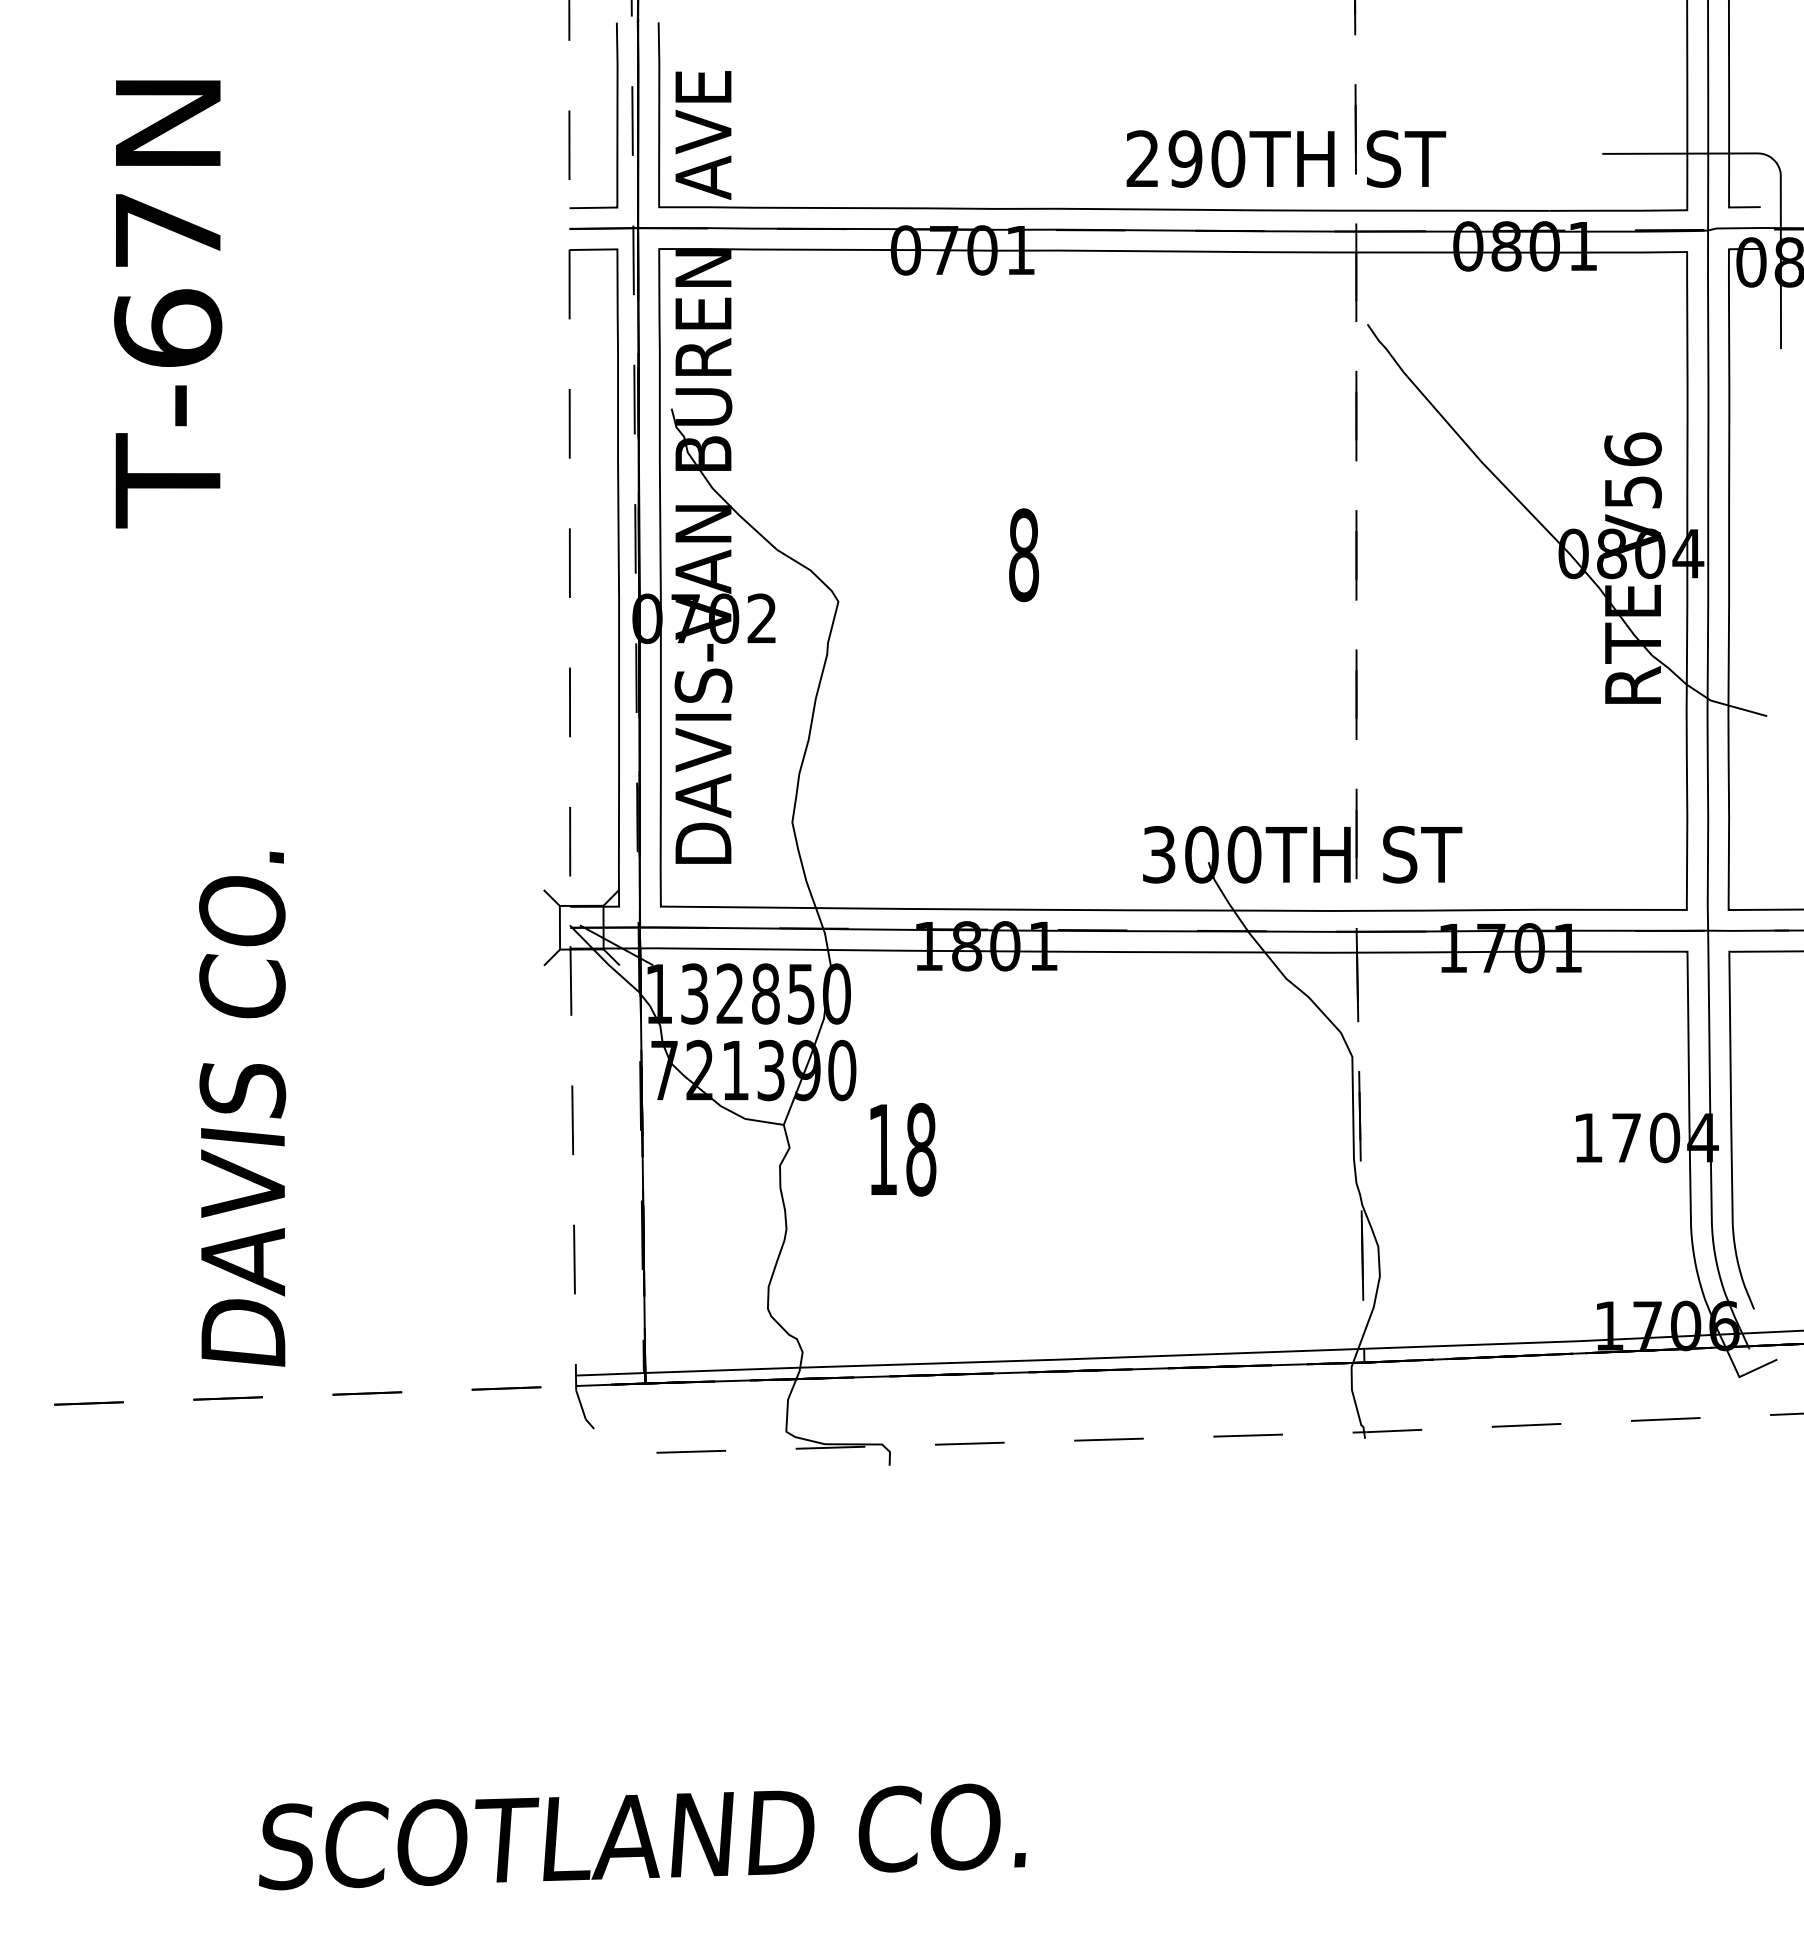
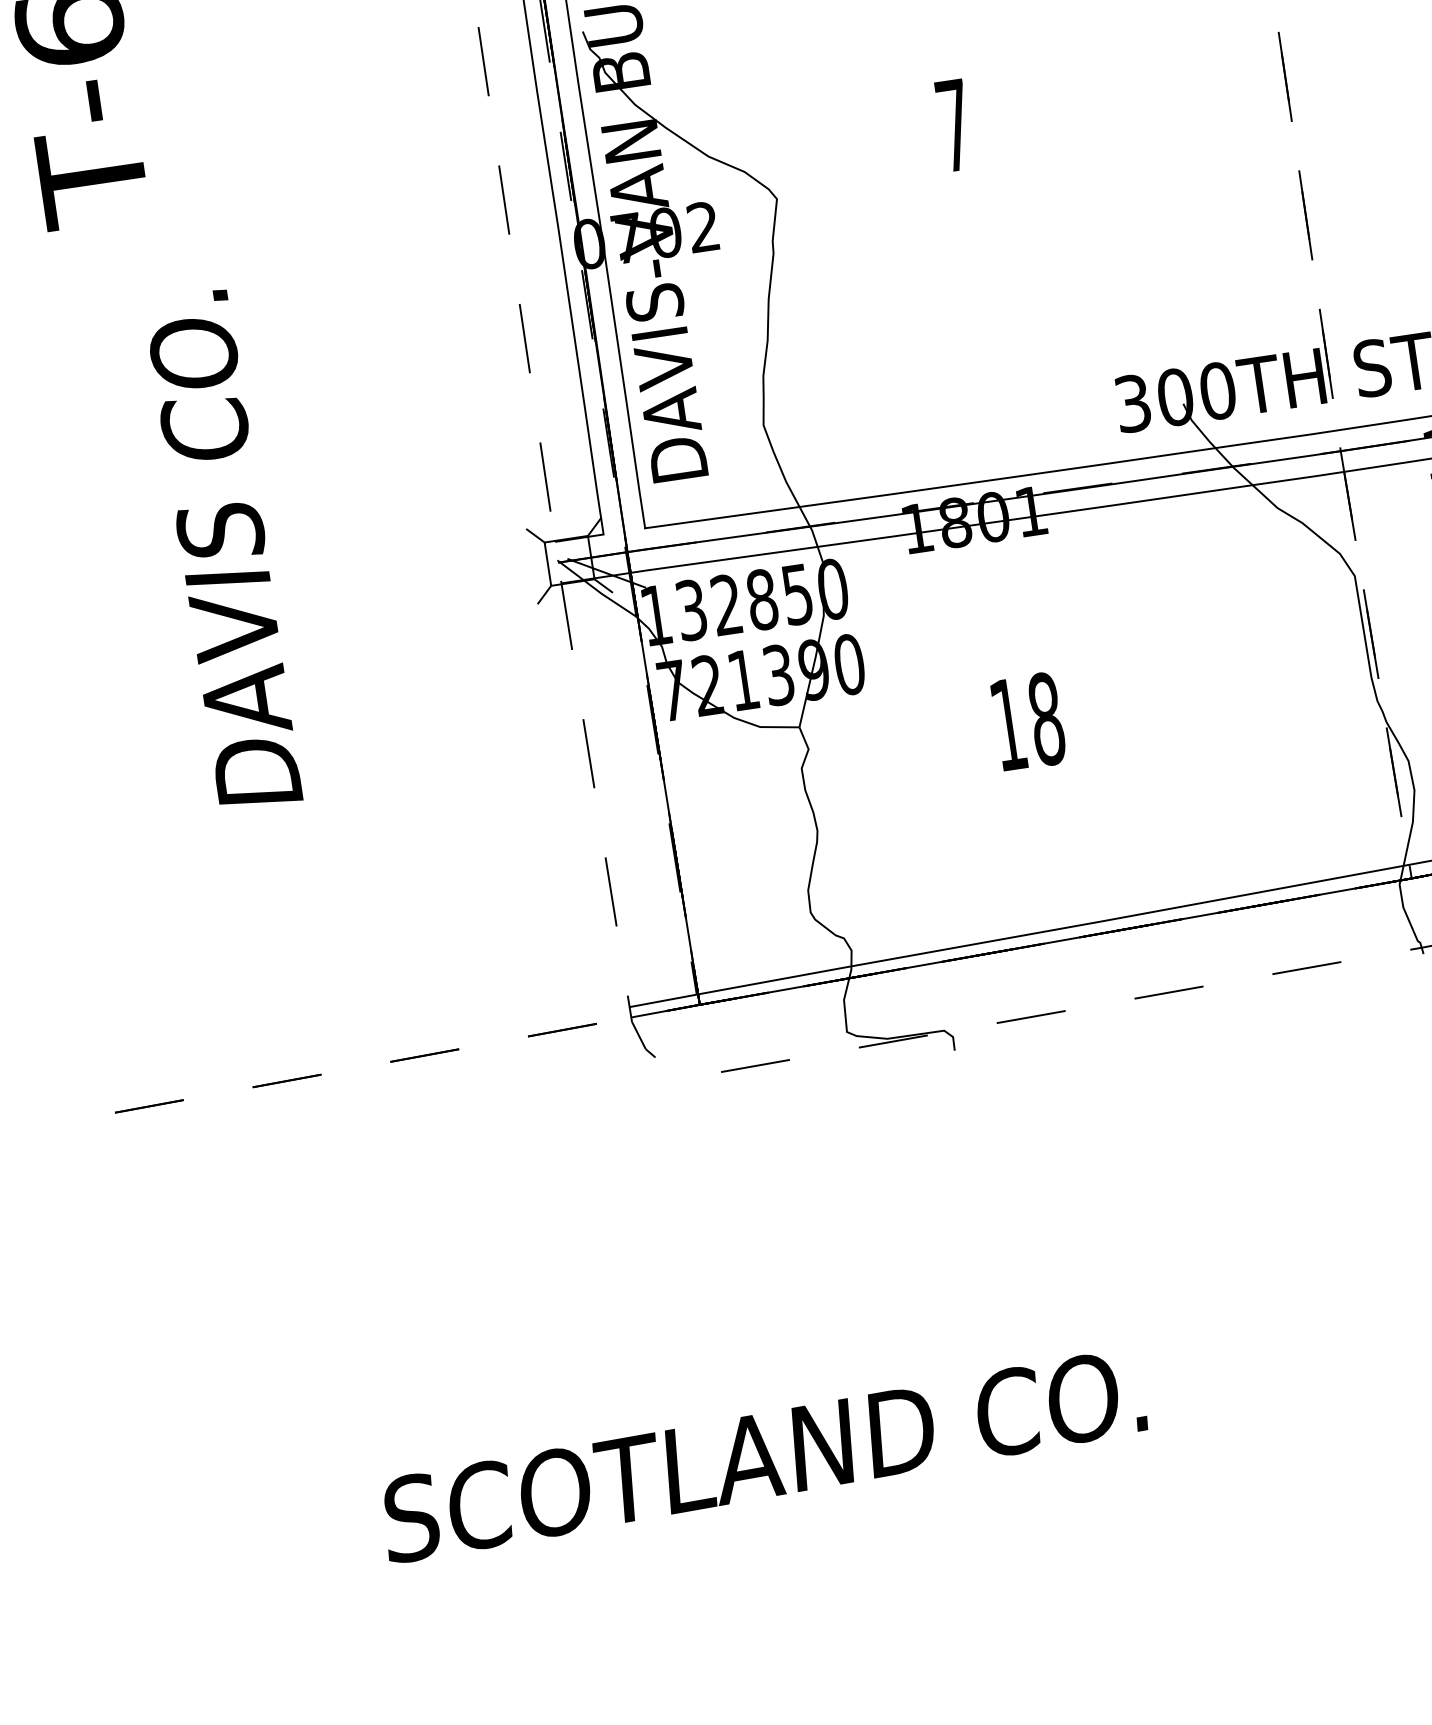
text: (1024, 555) -> (955, 125), 8 -> 7
text: (242, 1108) -> (223, 549), moved
text: (903, 1149) -> (1028, 721), moved

